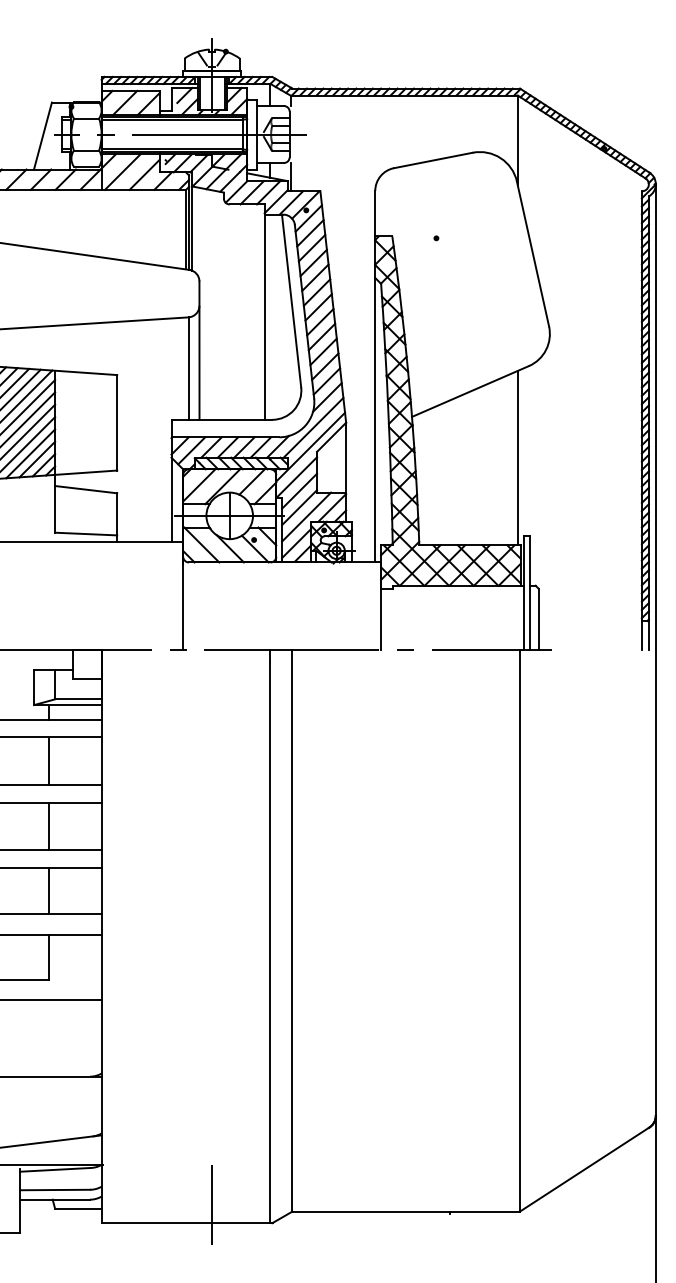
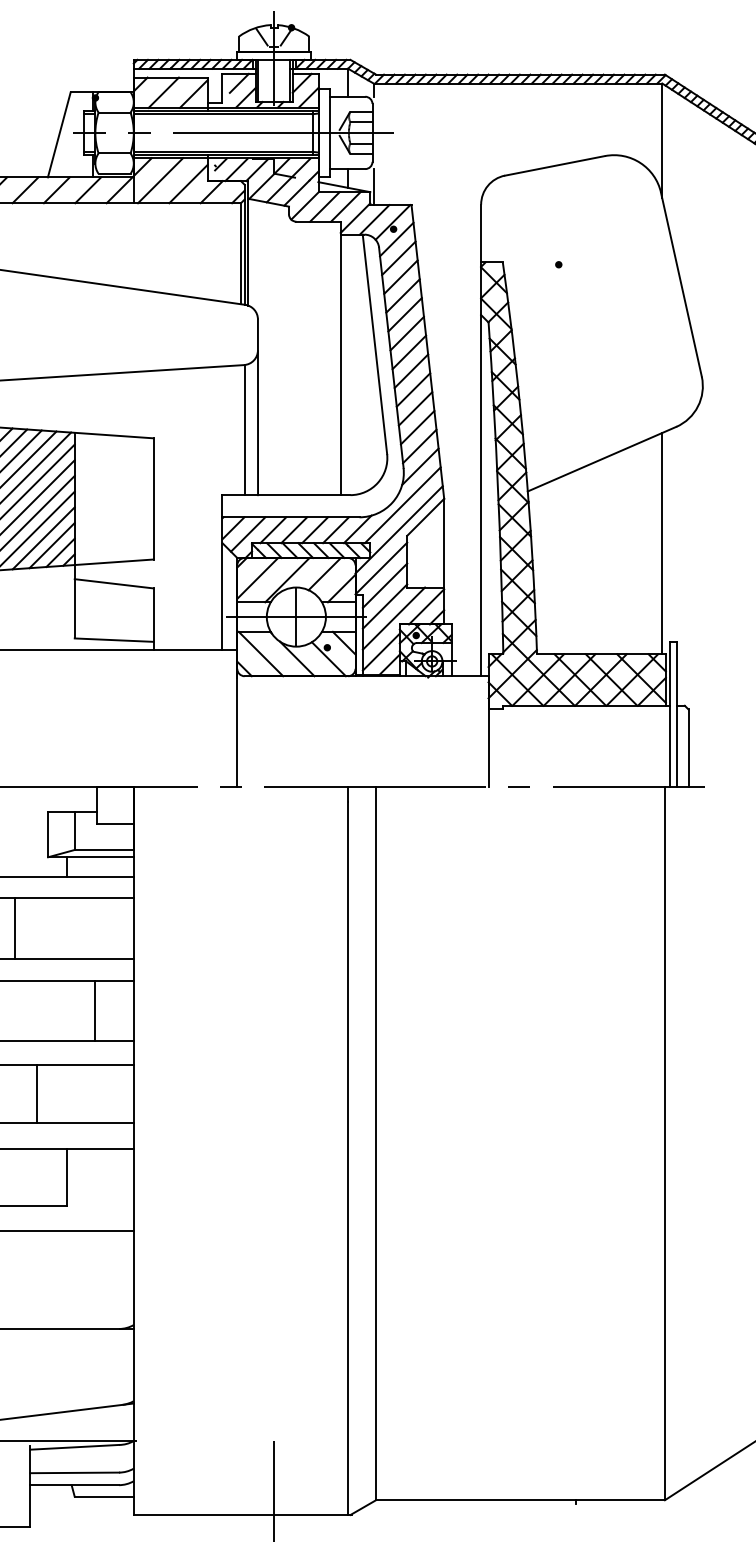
line: (49, 760) -> (15, 927), moved
line: (49, 825) -> (95, 1010), moved
line: (49, 891) -> (37, 1093), moved

